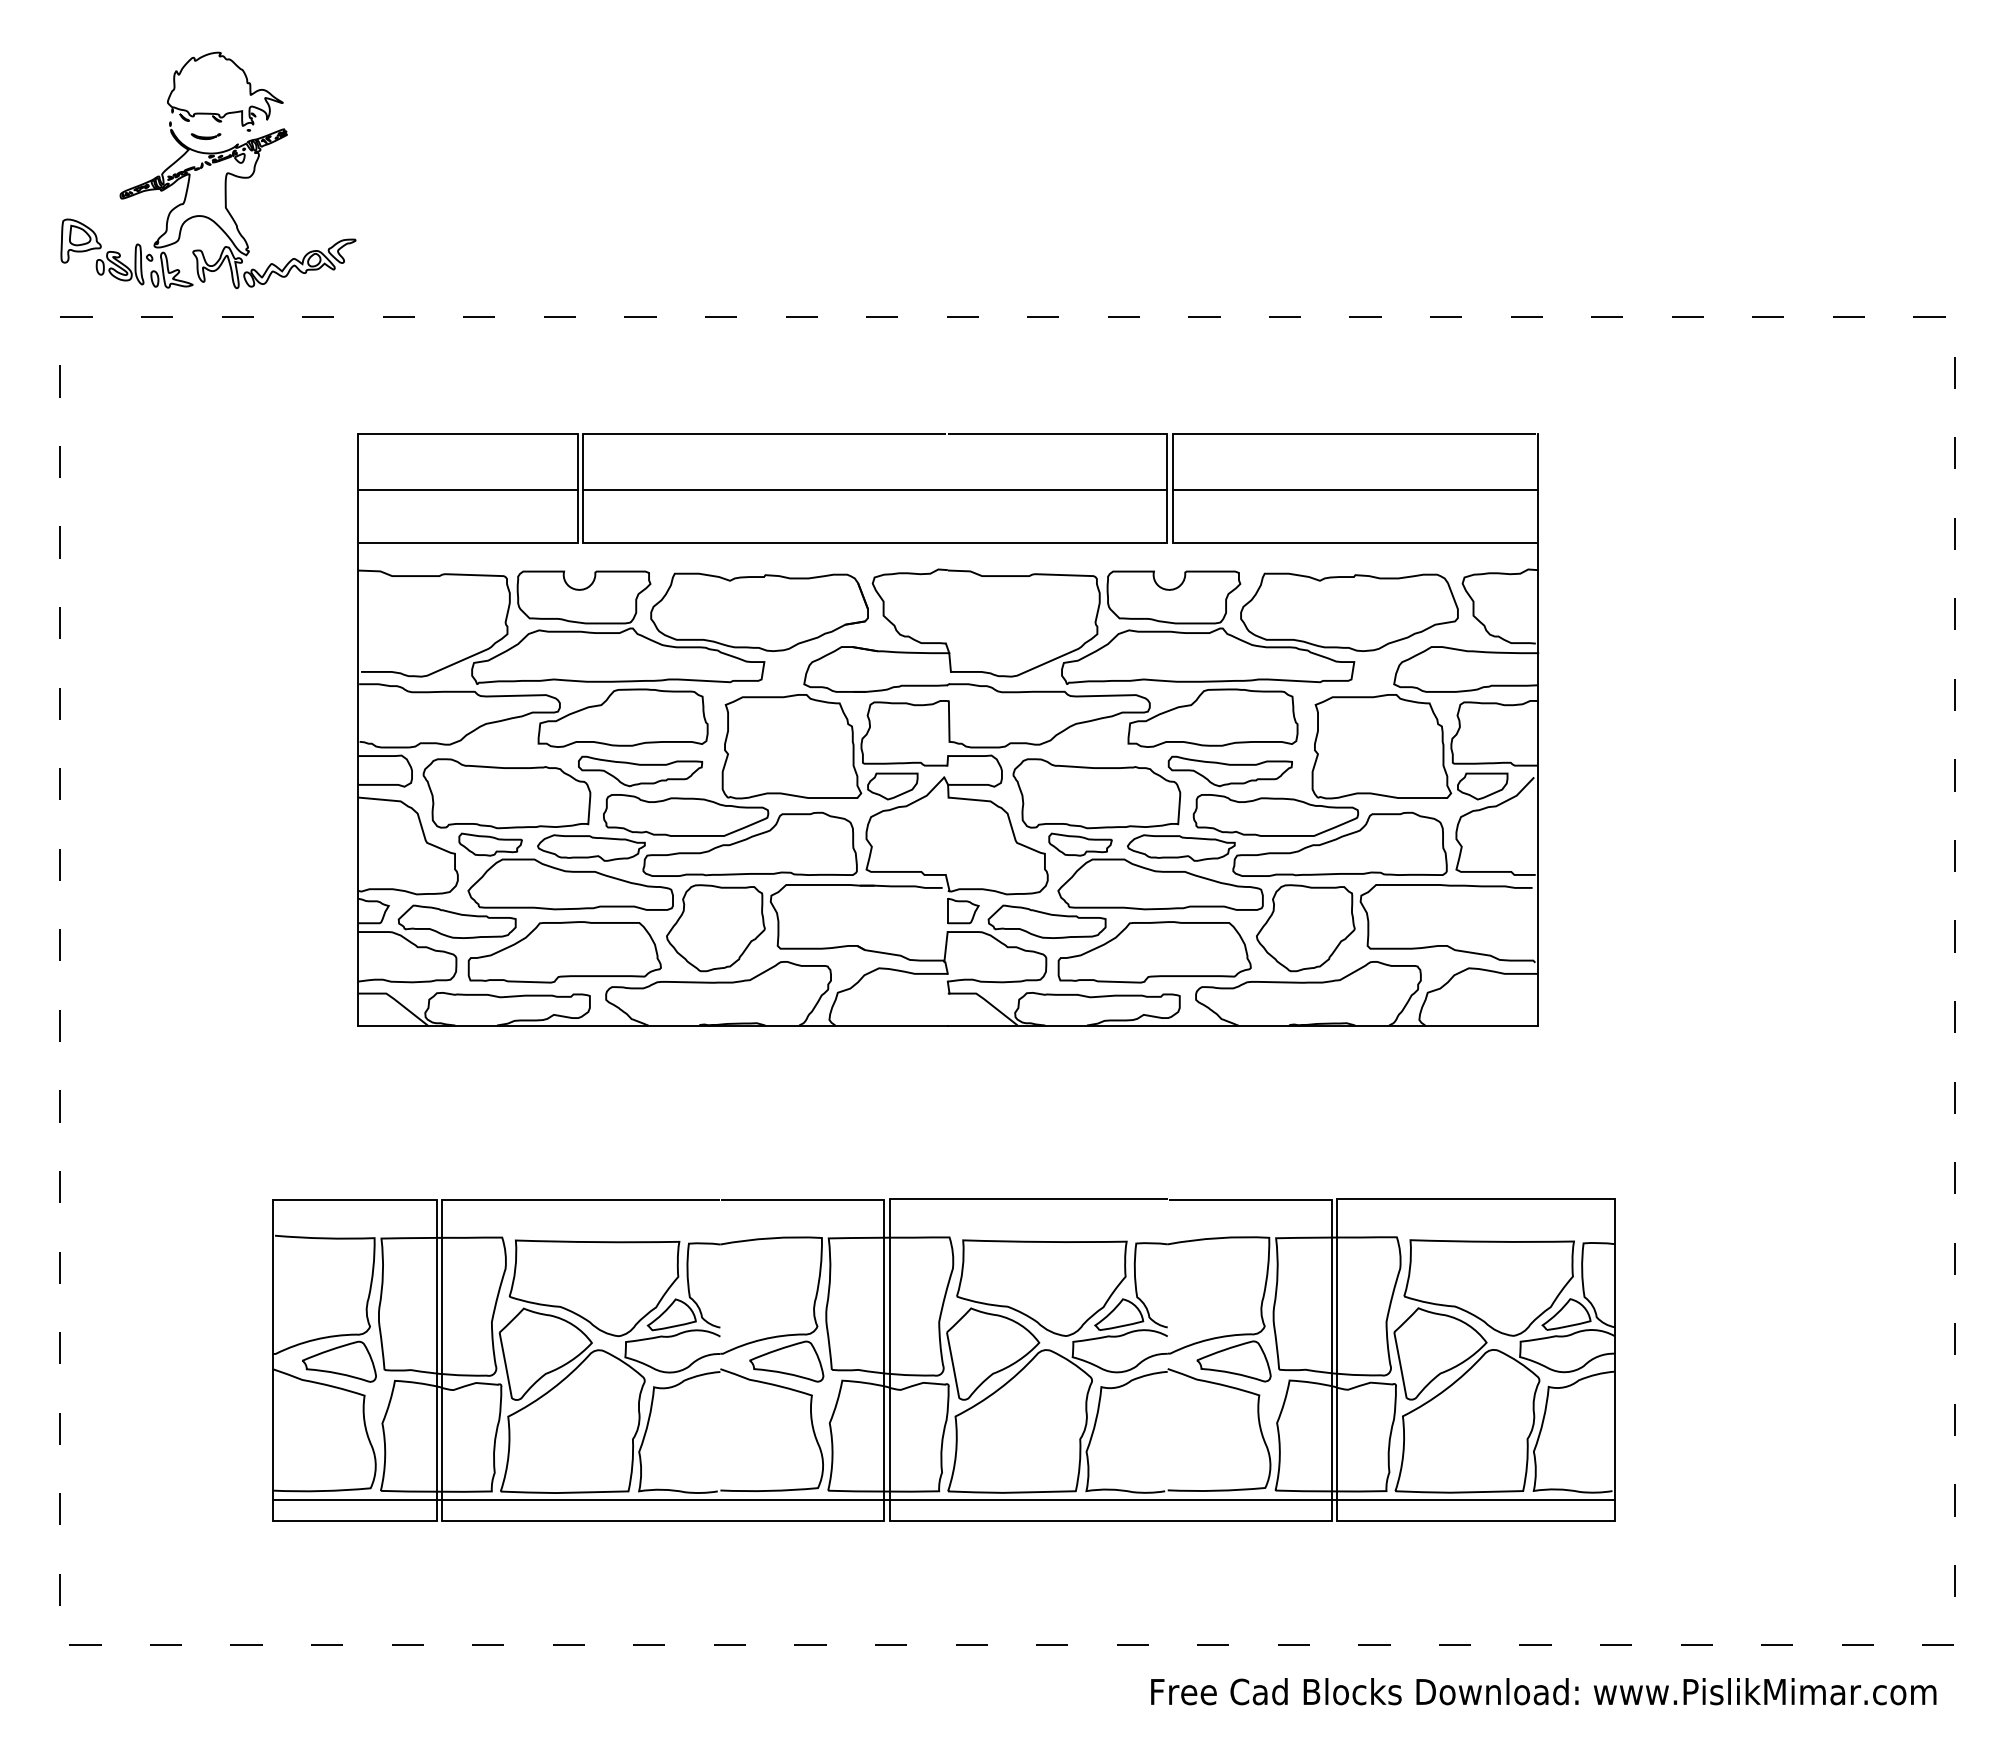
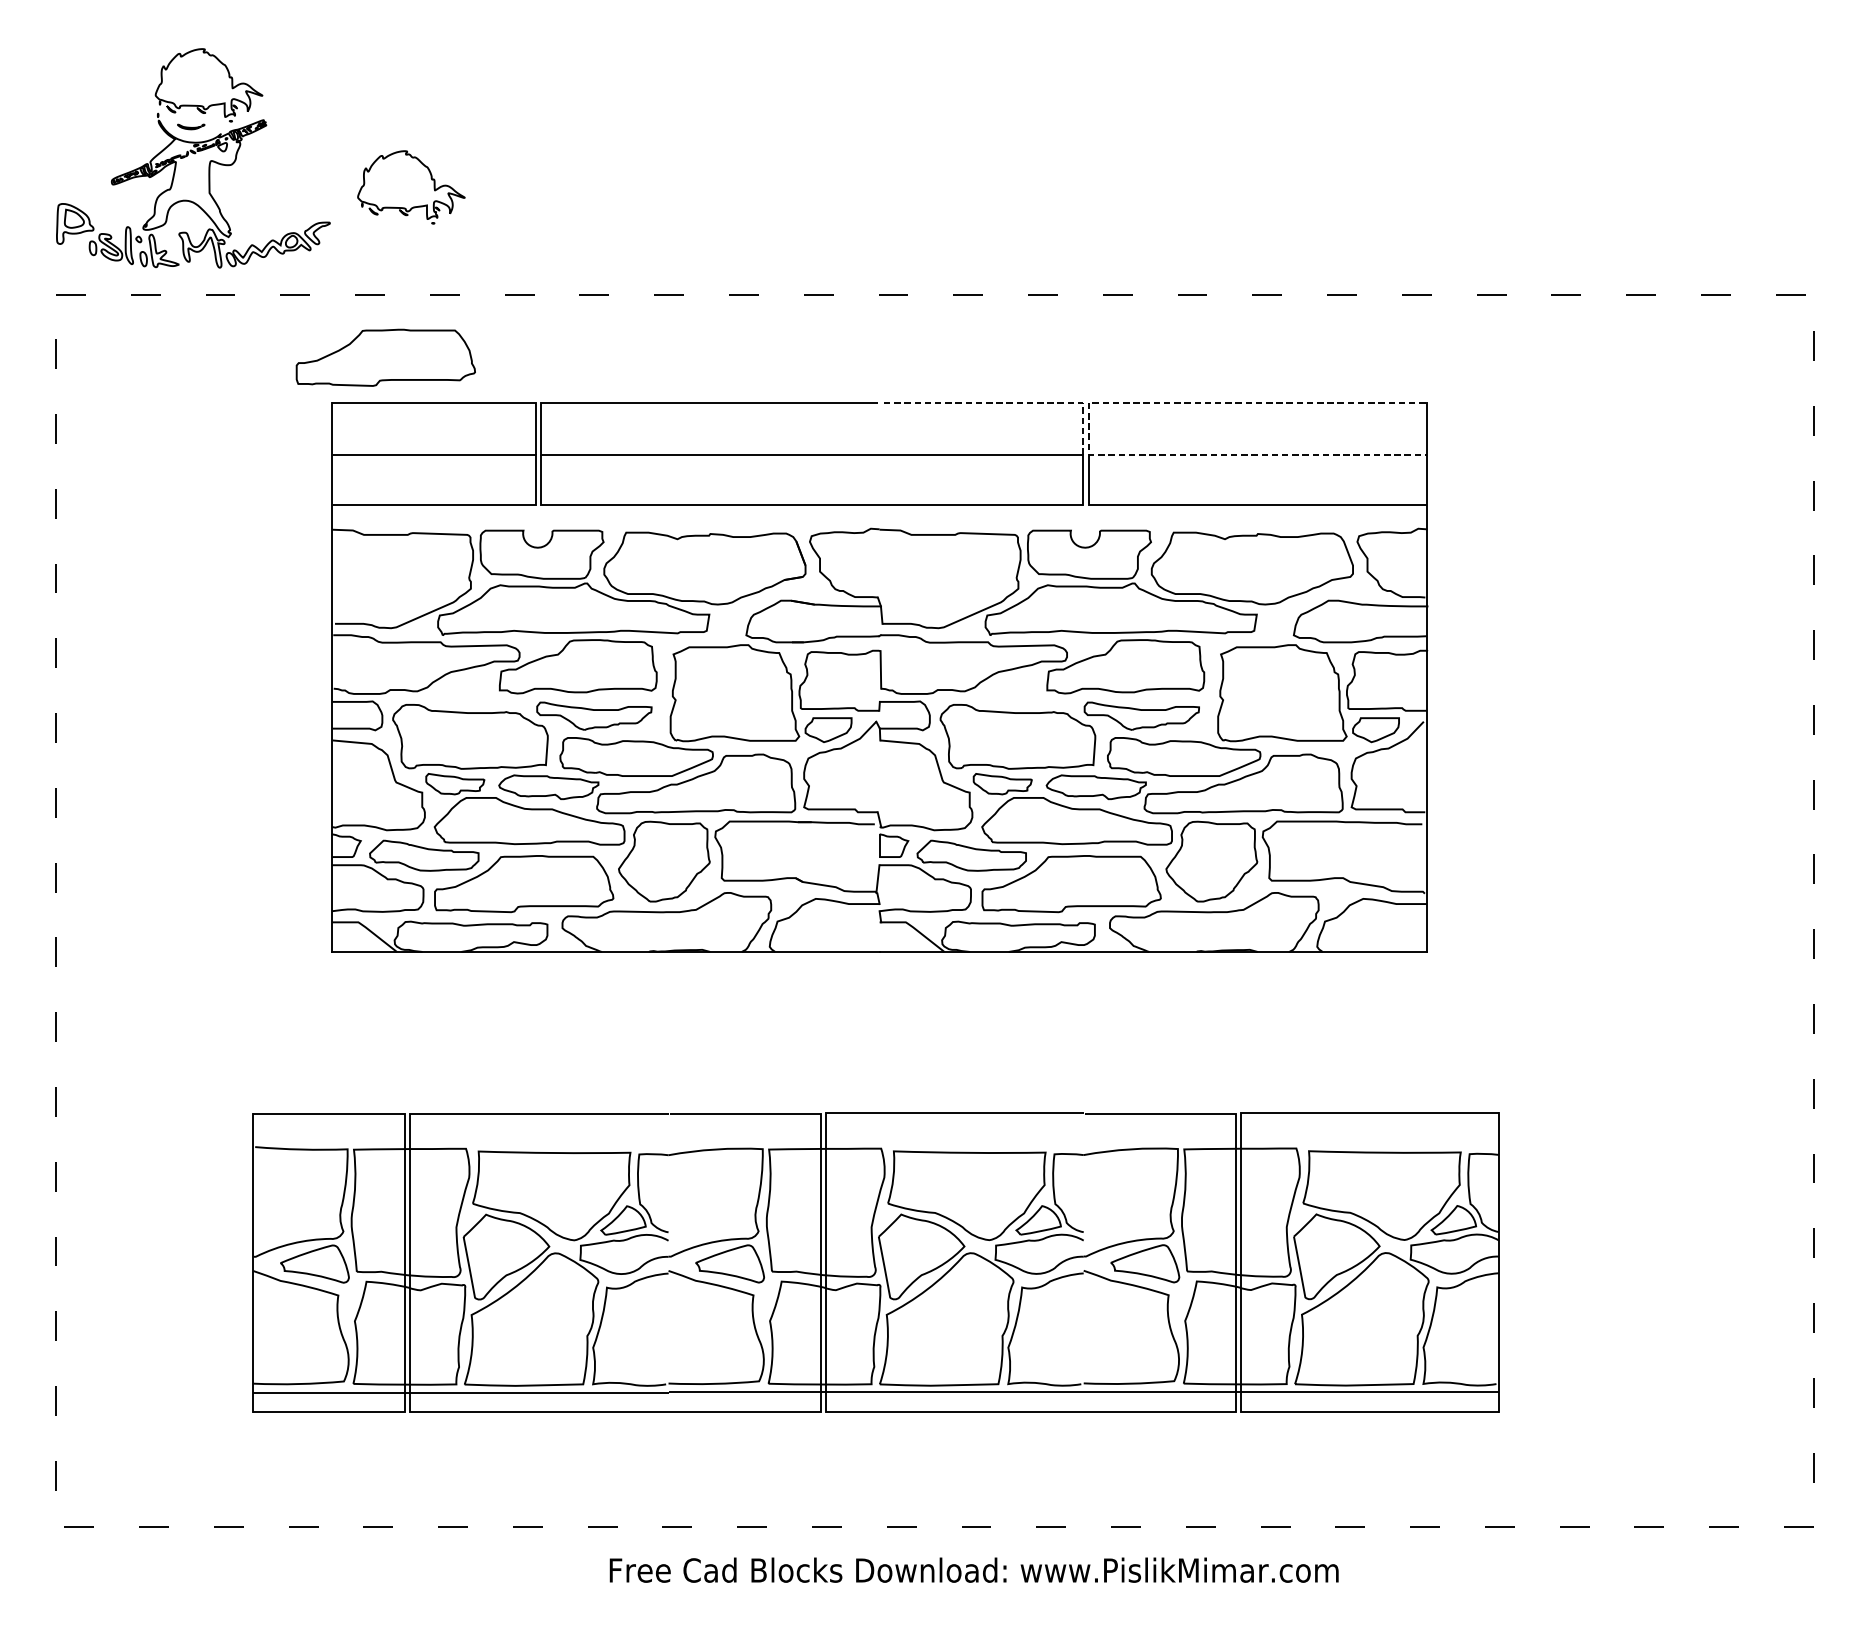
part: (443, 201) -> (411, 187), added
part: (415, 385) -> (385, 357), added
line: (1085, 433) -> (1007, 402), solid -> dashed
line: (1173, 462) -> (1089, 429), solid -> dashed
text: (1543, 1691) -> (973, 1570), moved

